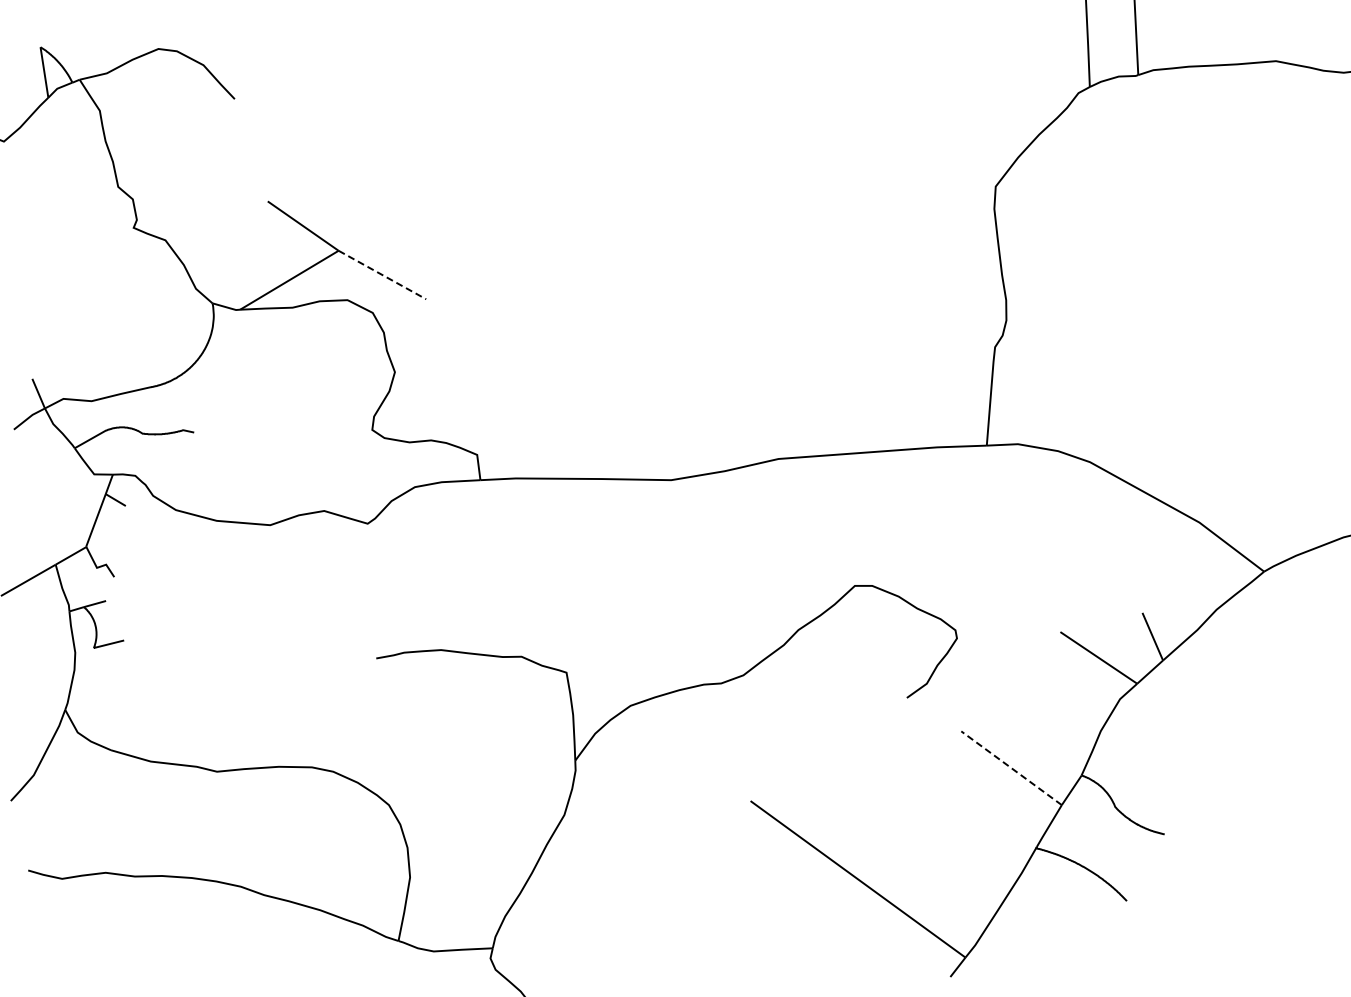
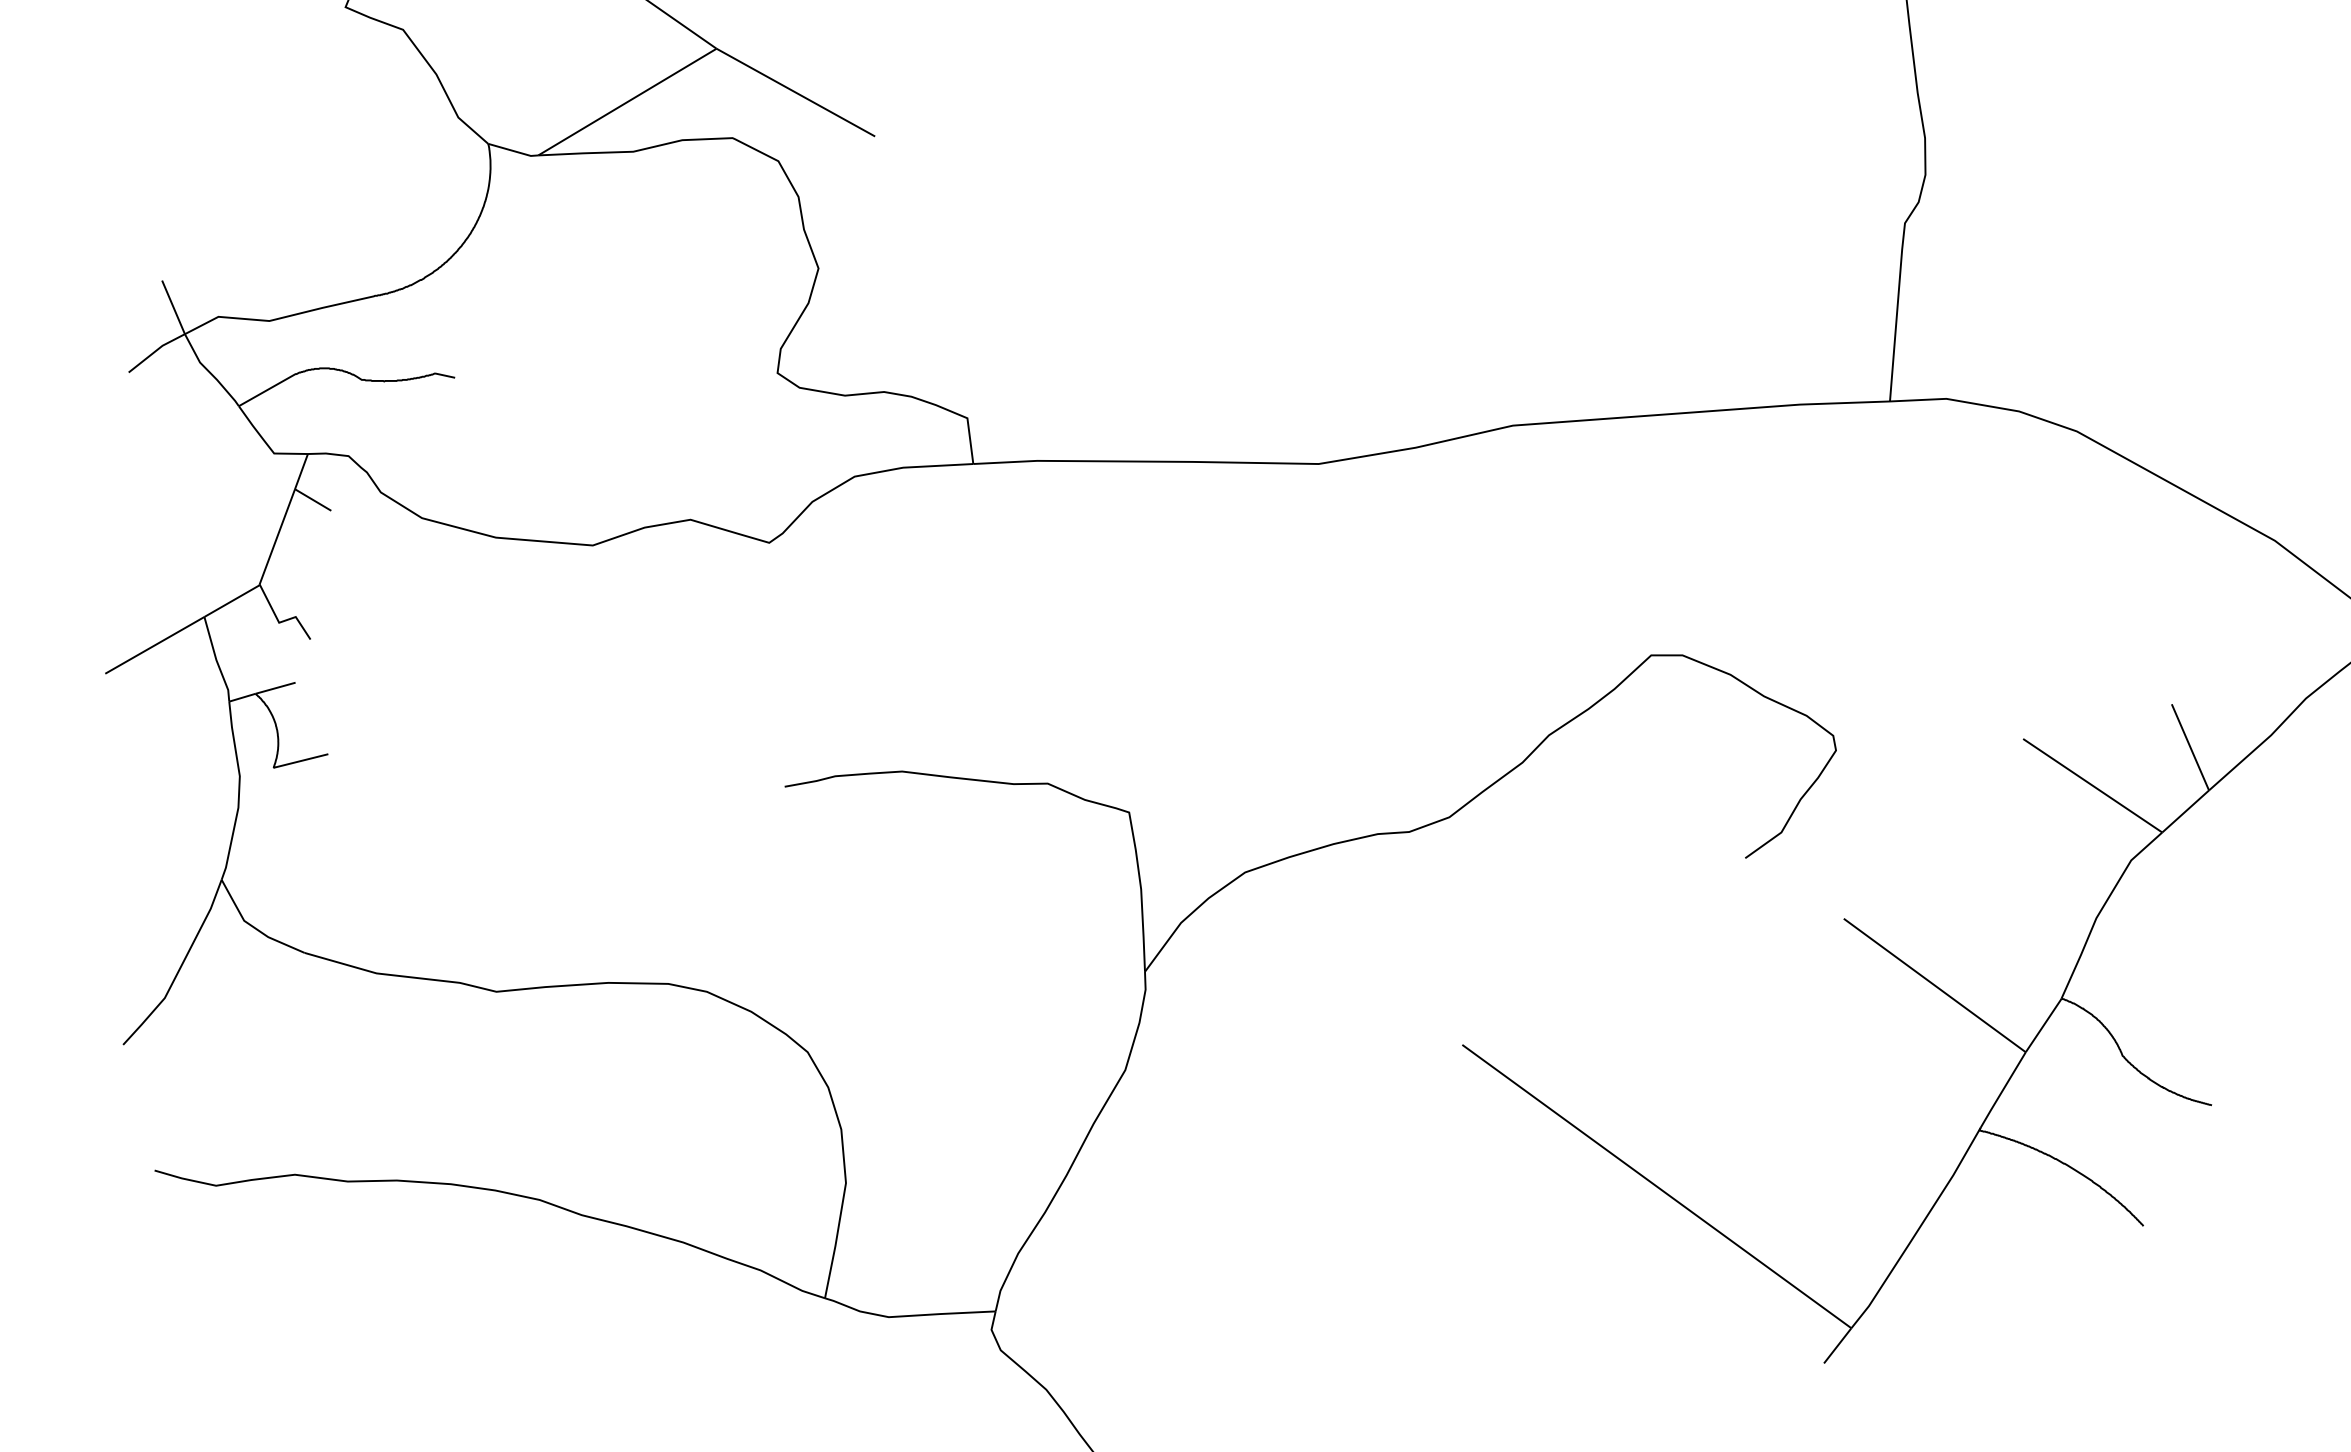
line: (382, 275) -> (795, 93), dashed -> solid
line: (1011, 767) -> (1934, 984), dashed -> solid

